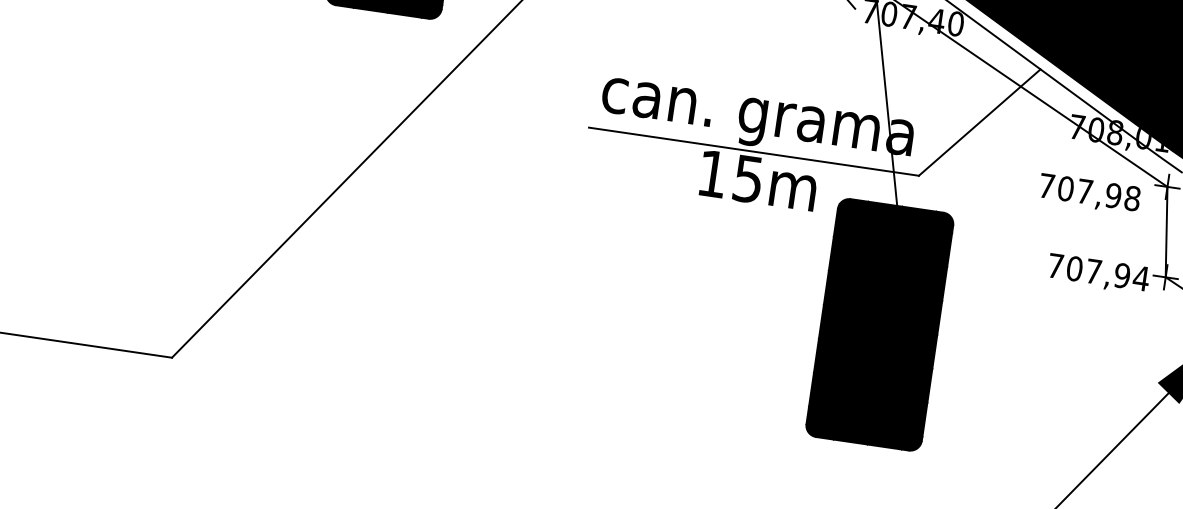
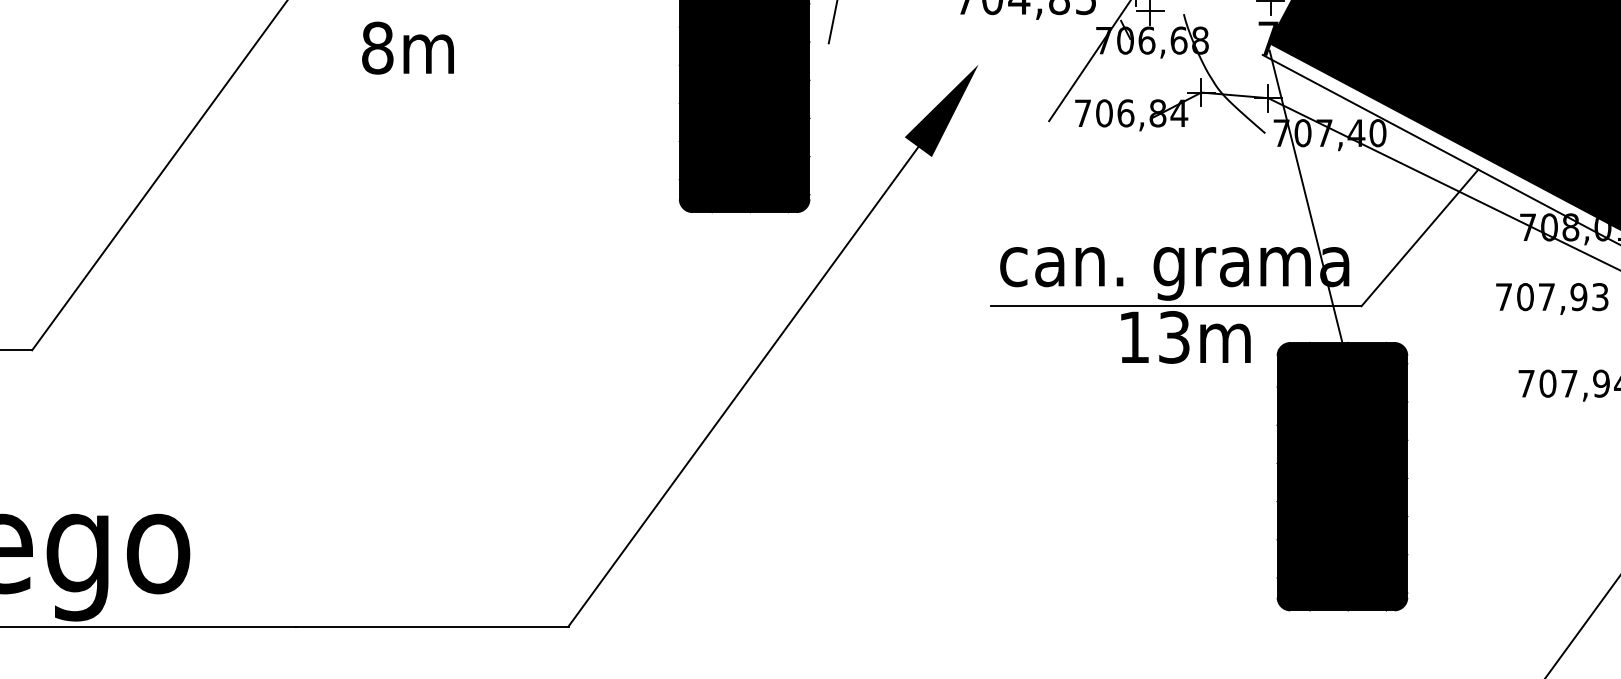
text: (748, 179) -> (1174, 337), 15m -> 13m
text: (1132, 198) -> (1600, 297), 707,98 -> 707,93

